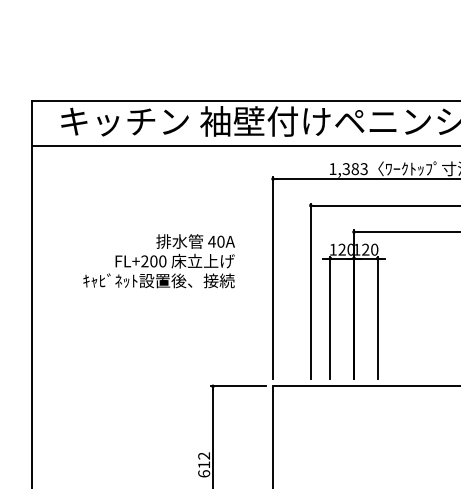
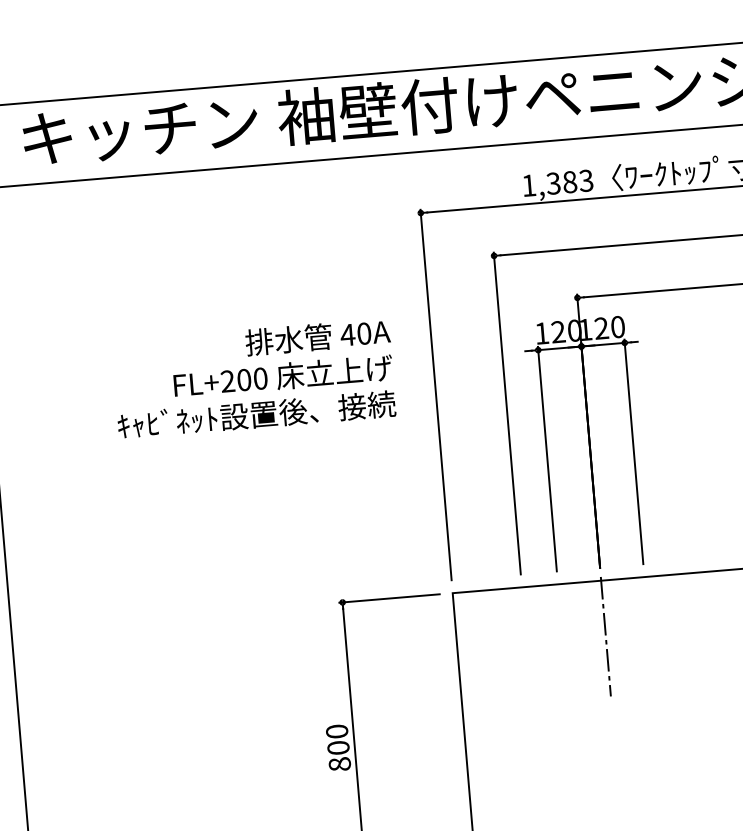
text: (158, 261) -> (252, 379), moved
line: (354, 416) -> (606, 635), added
text: (204, 464) -> (339, 747), 612 -> 800

